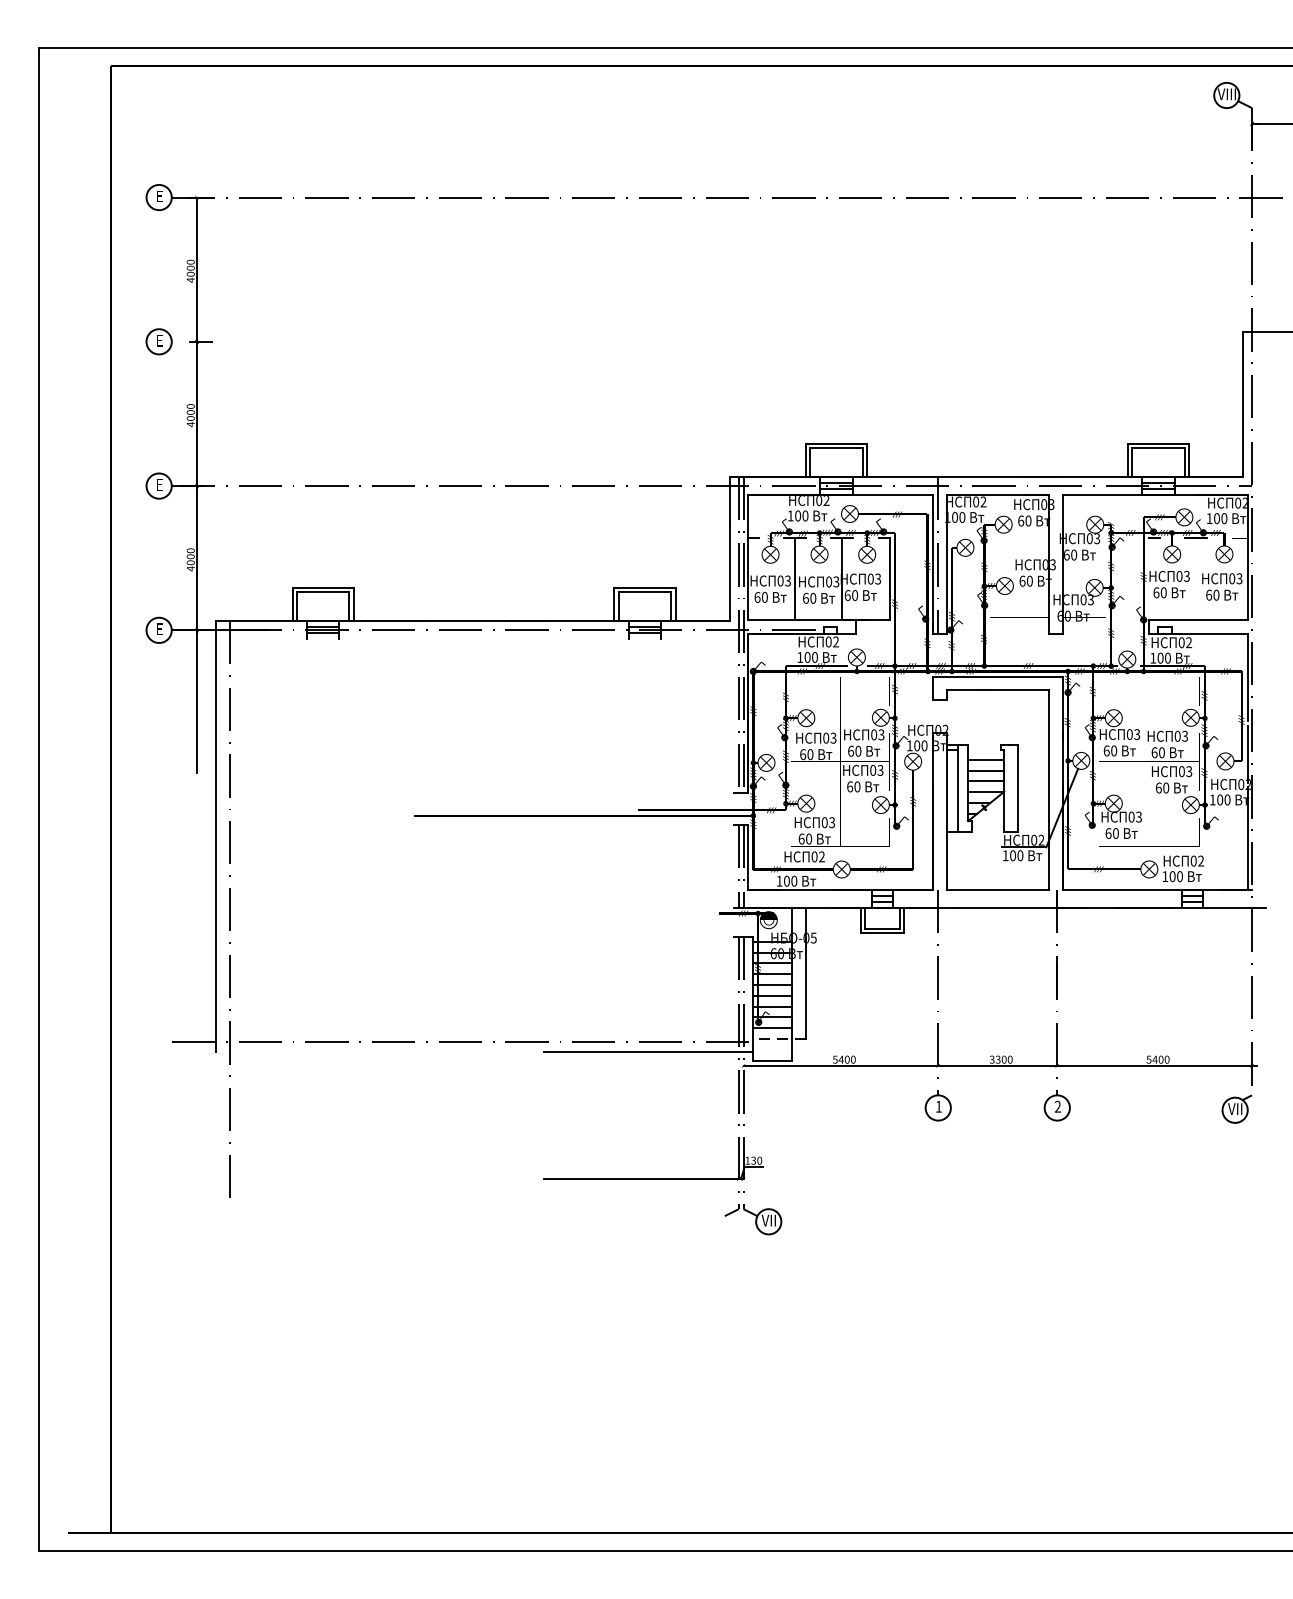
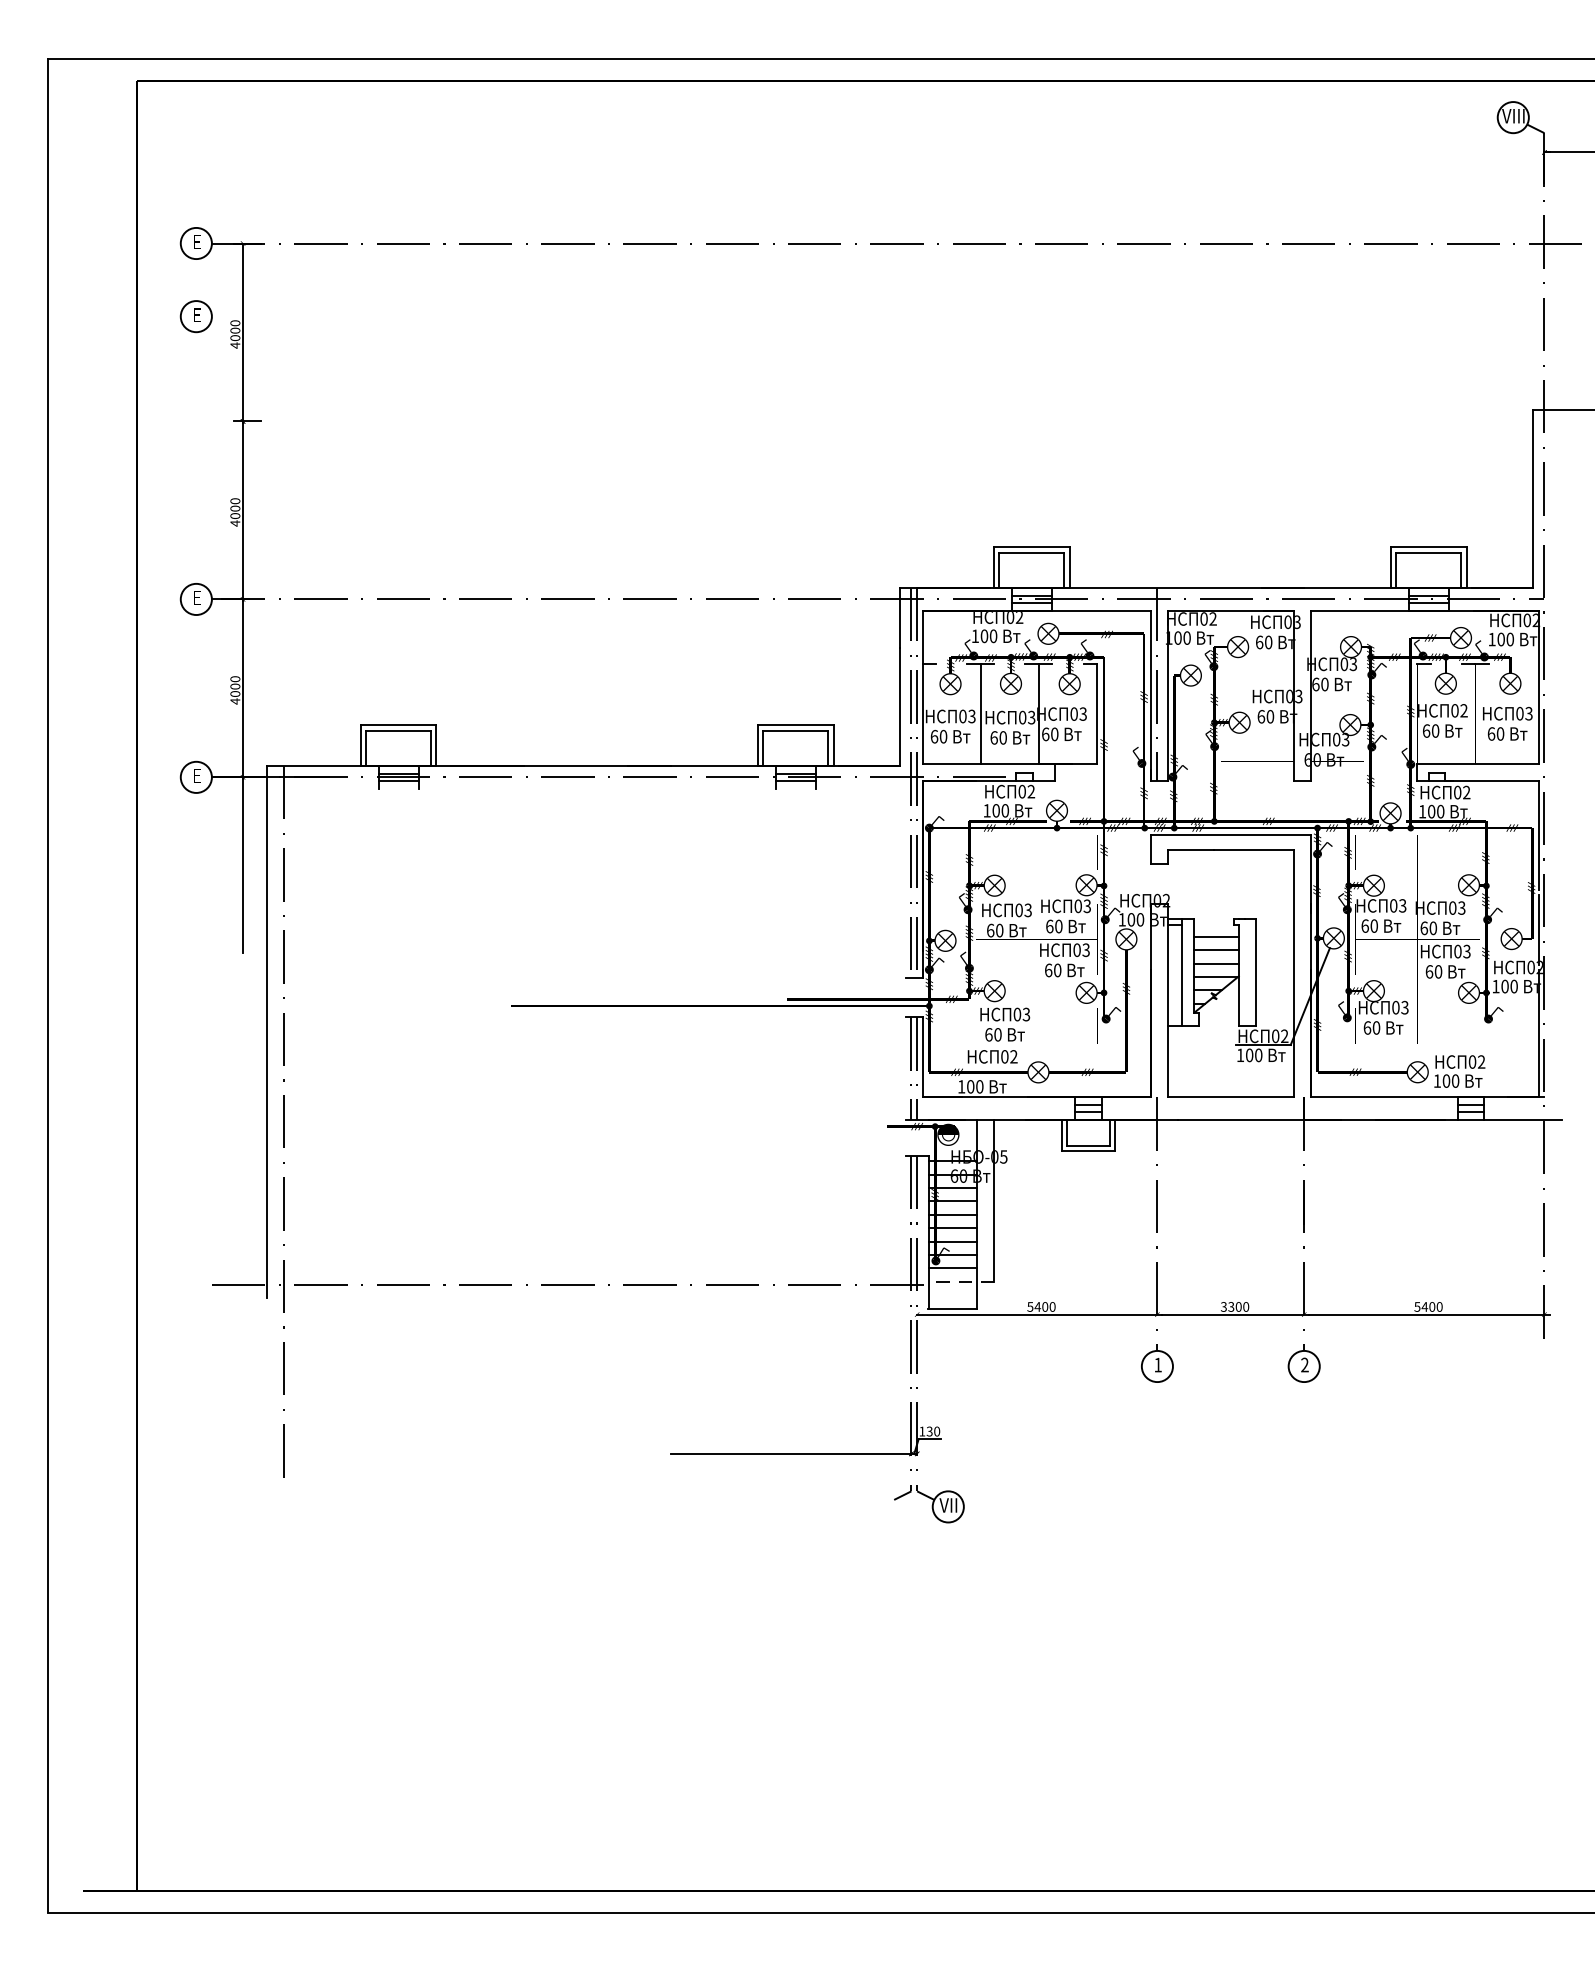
part: (158, 341) -> (195, 316), moved
text: (1186, 576) -> (1463, 710), 03 -> 02
line: (648, 1052) -> (799, 1298), removed
part: (1236, 1108) -> (1525, 1367), removed

